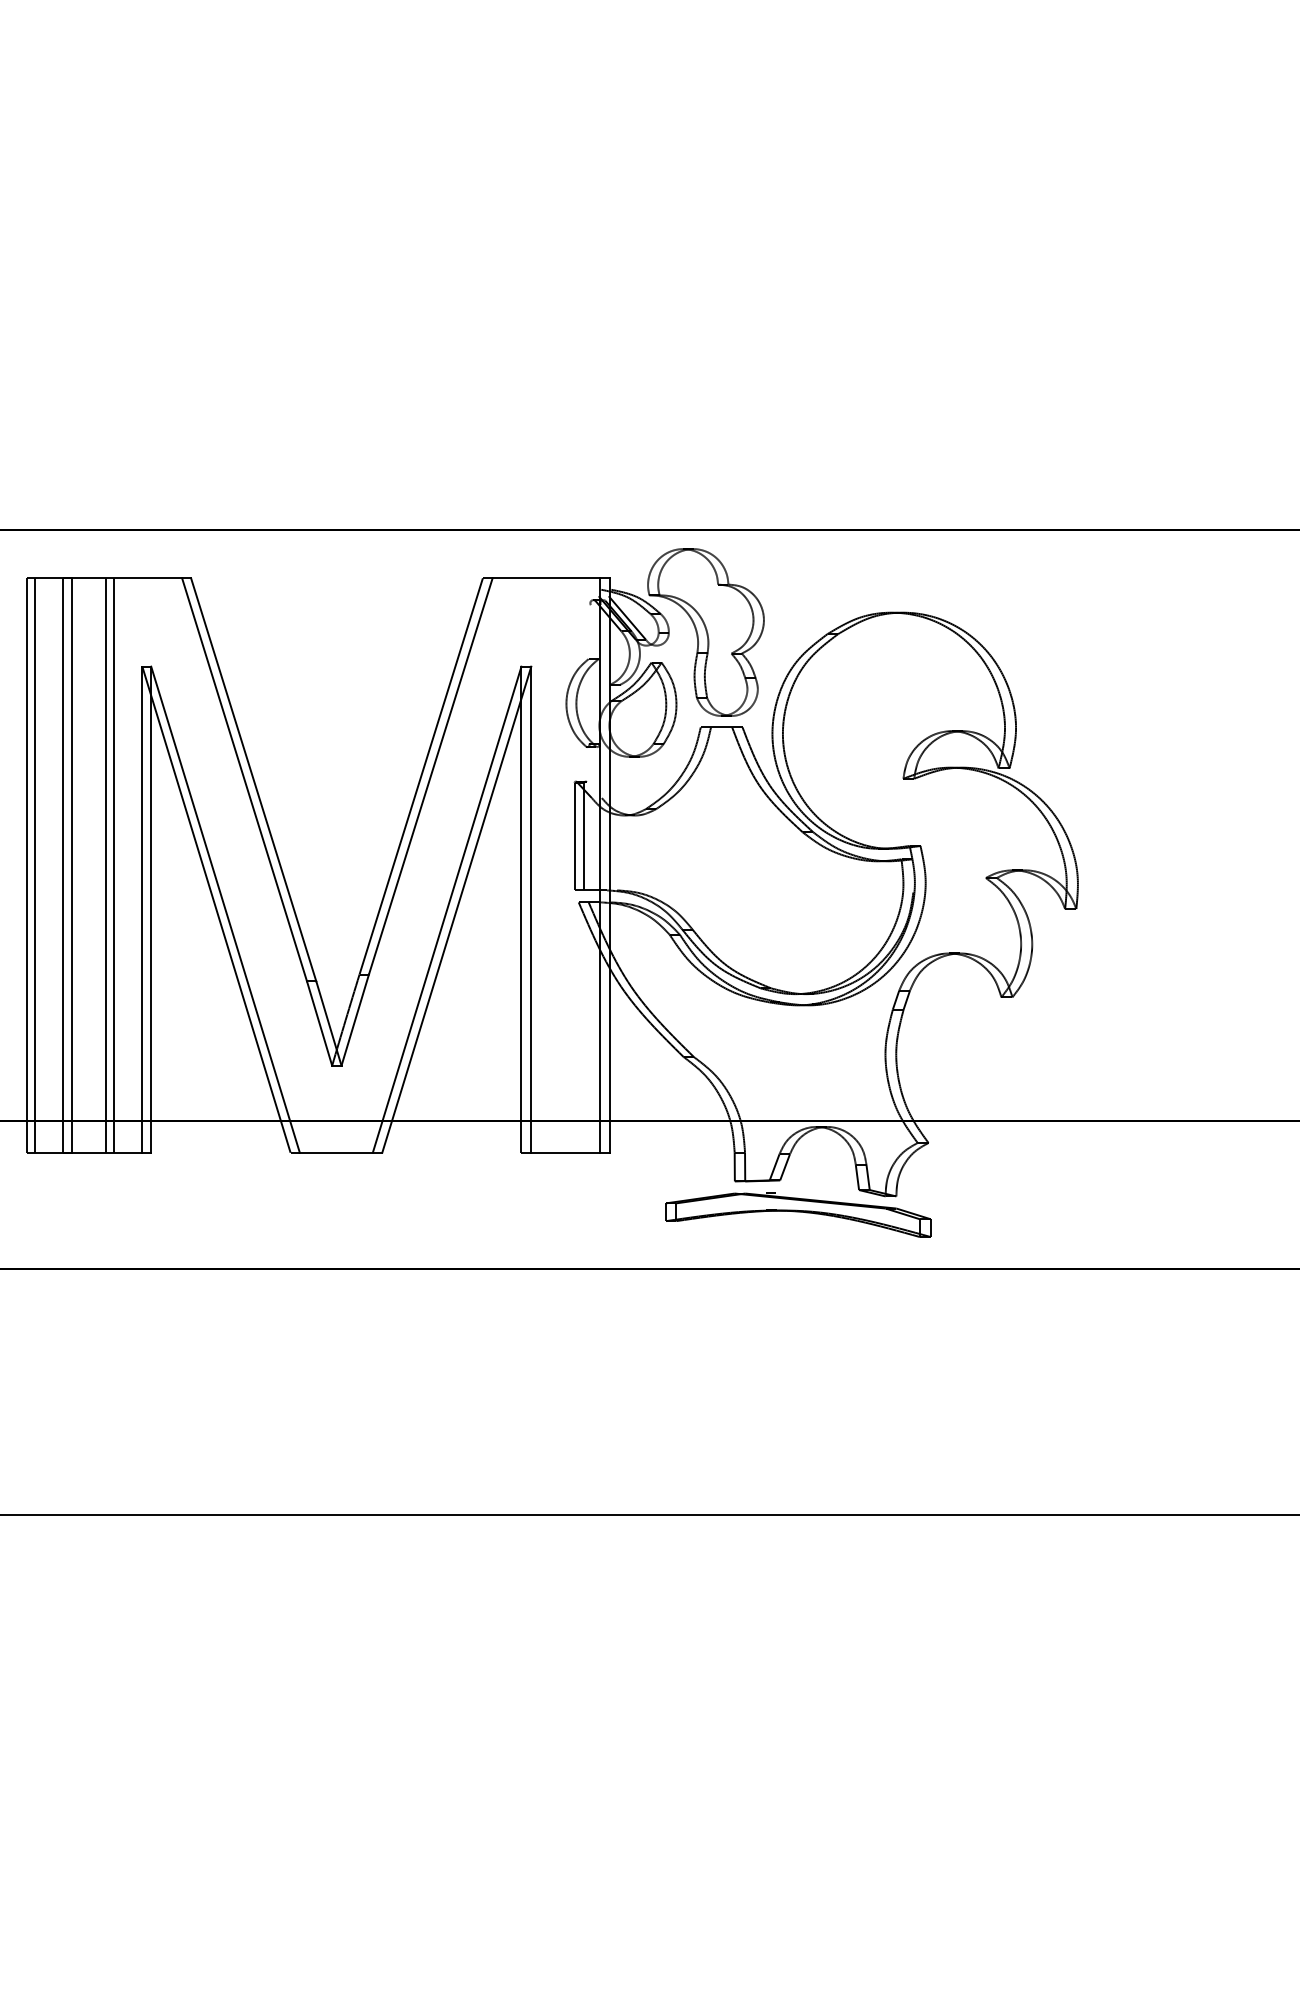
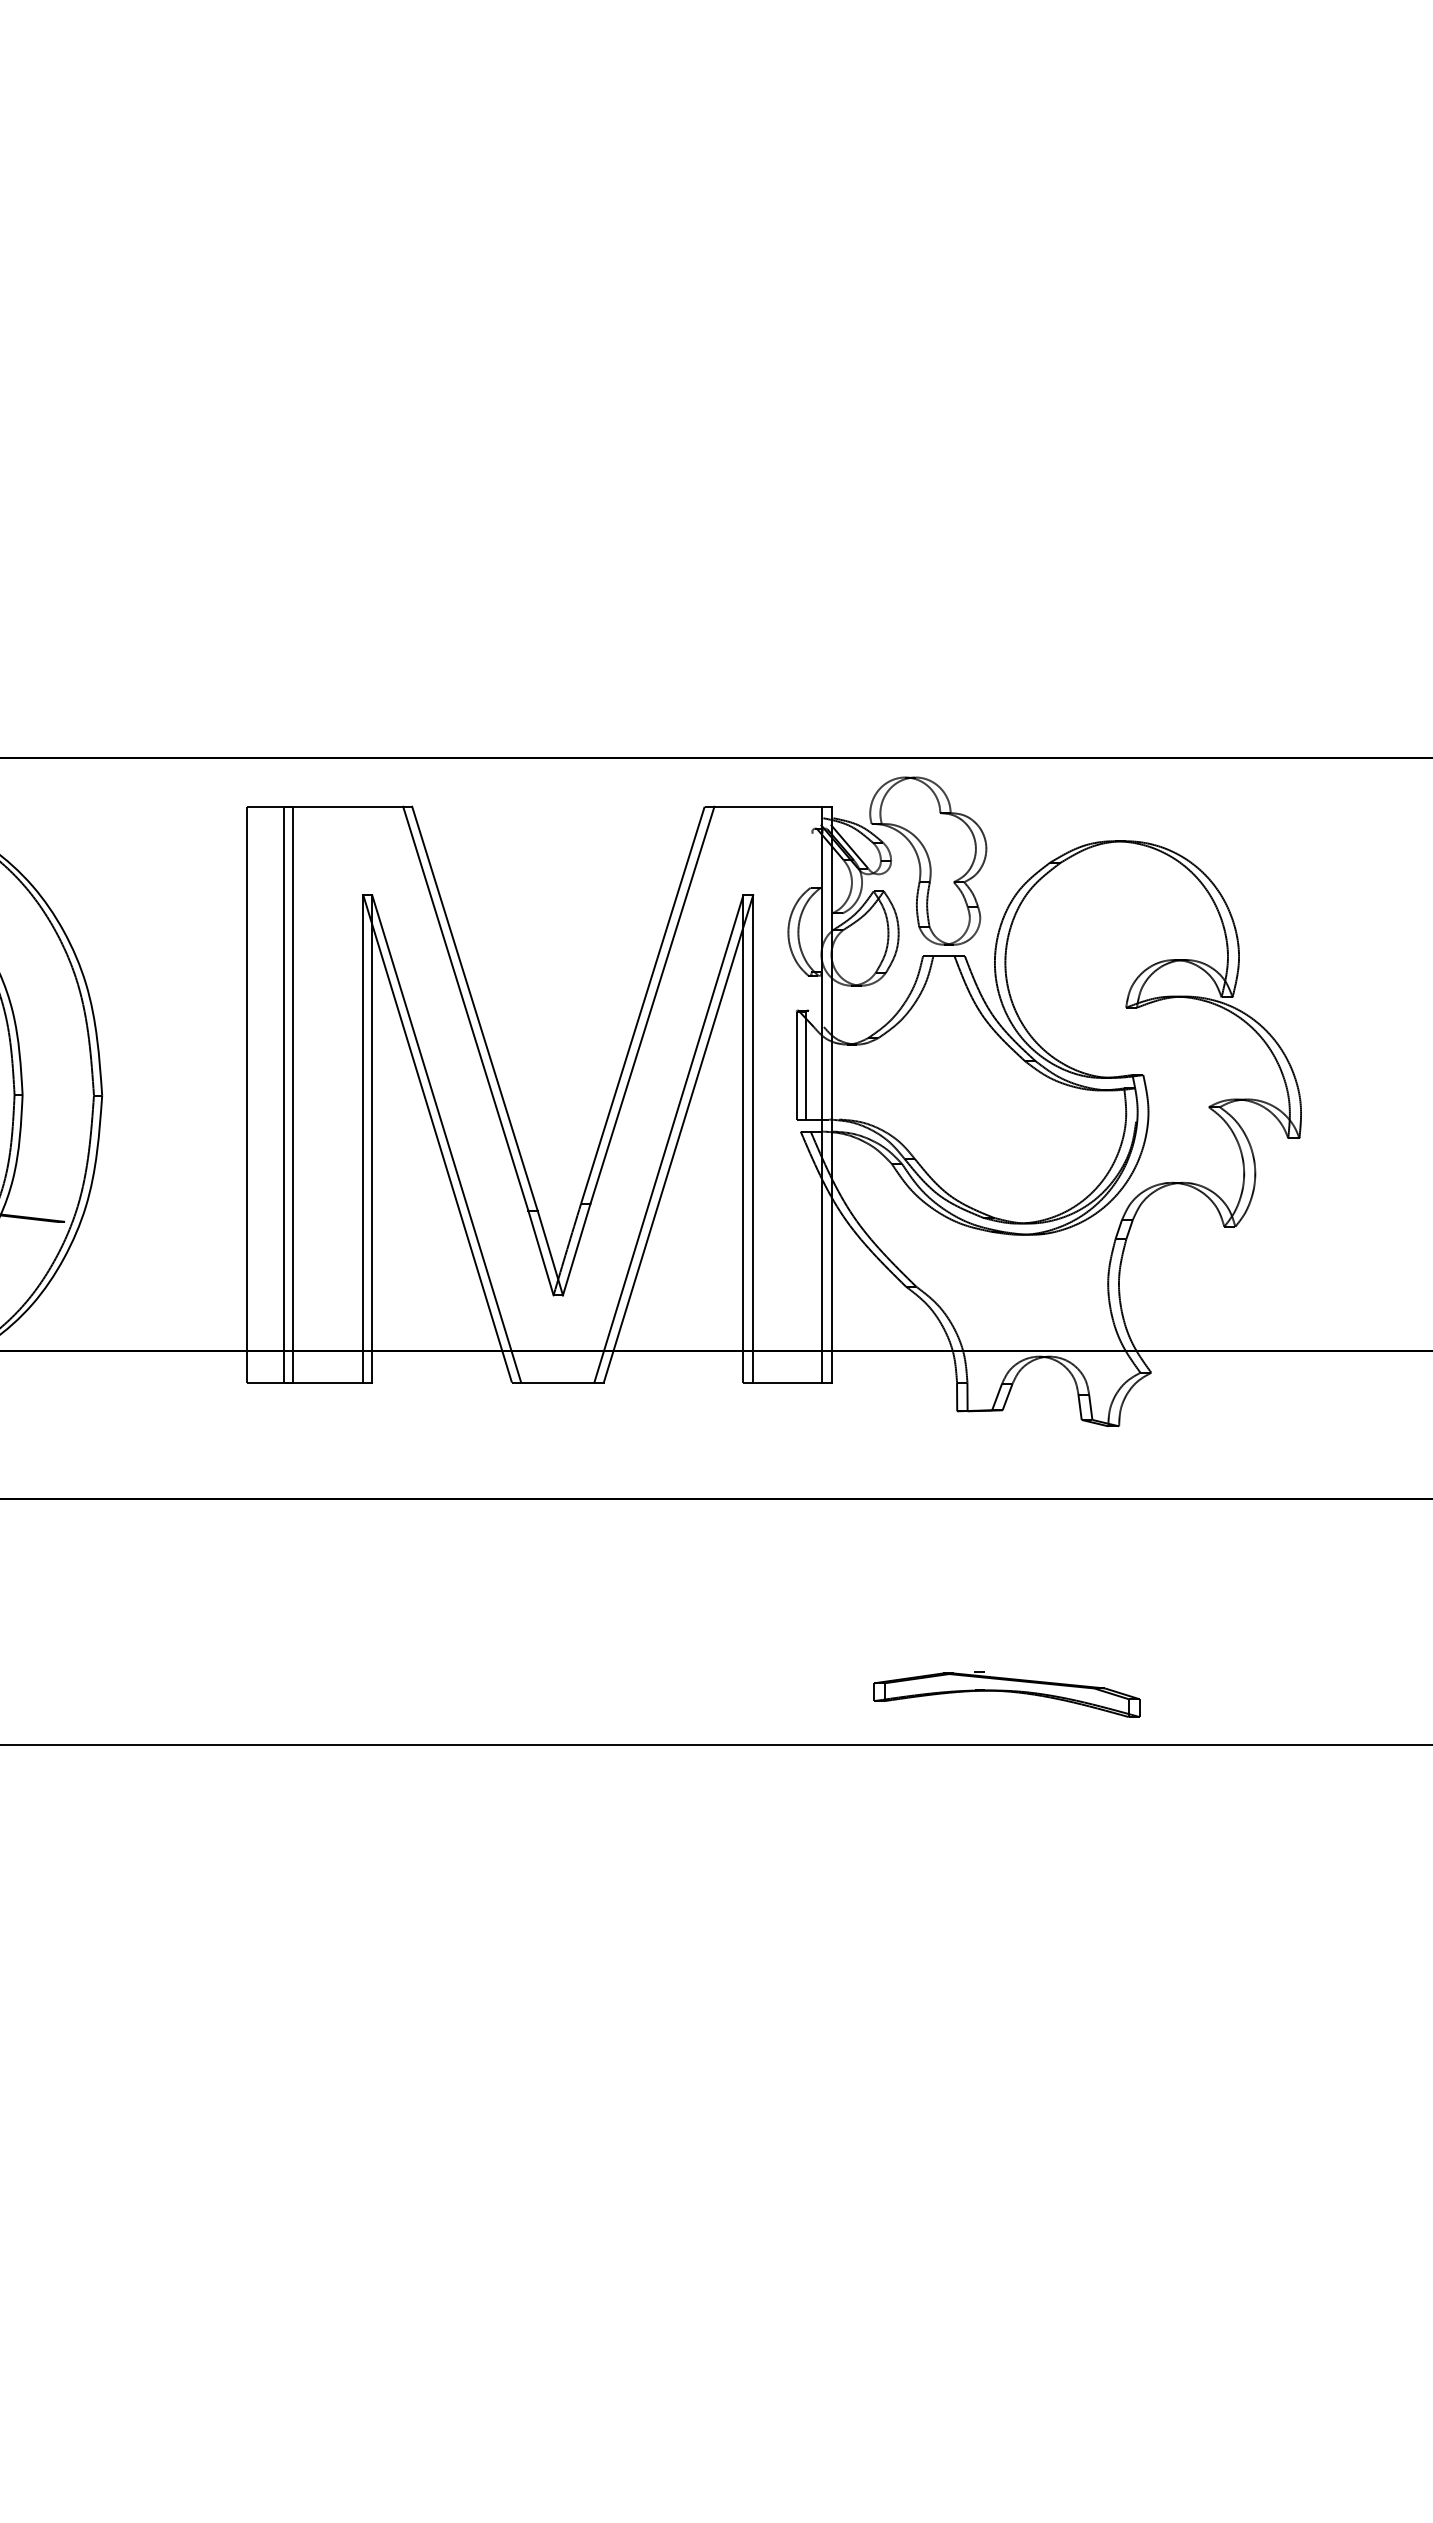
line: (34, 865) -> (255, 1094), removed
line: (105, 865) -> (326, 1094), removed
line: (114, 865) -> (335, 1094), removed
part: (797, 1214) -> (1006, 1694), moved

